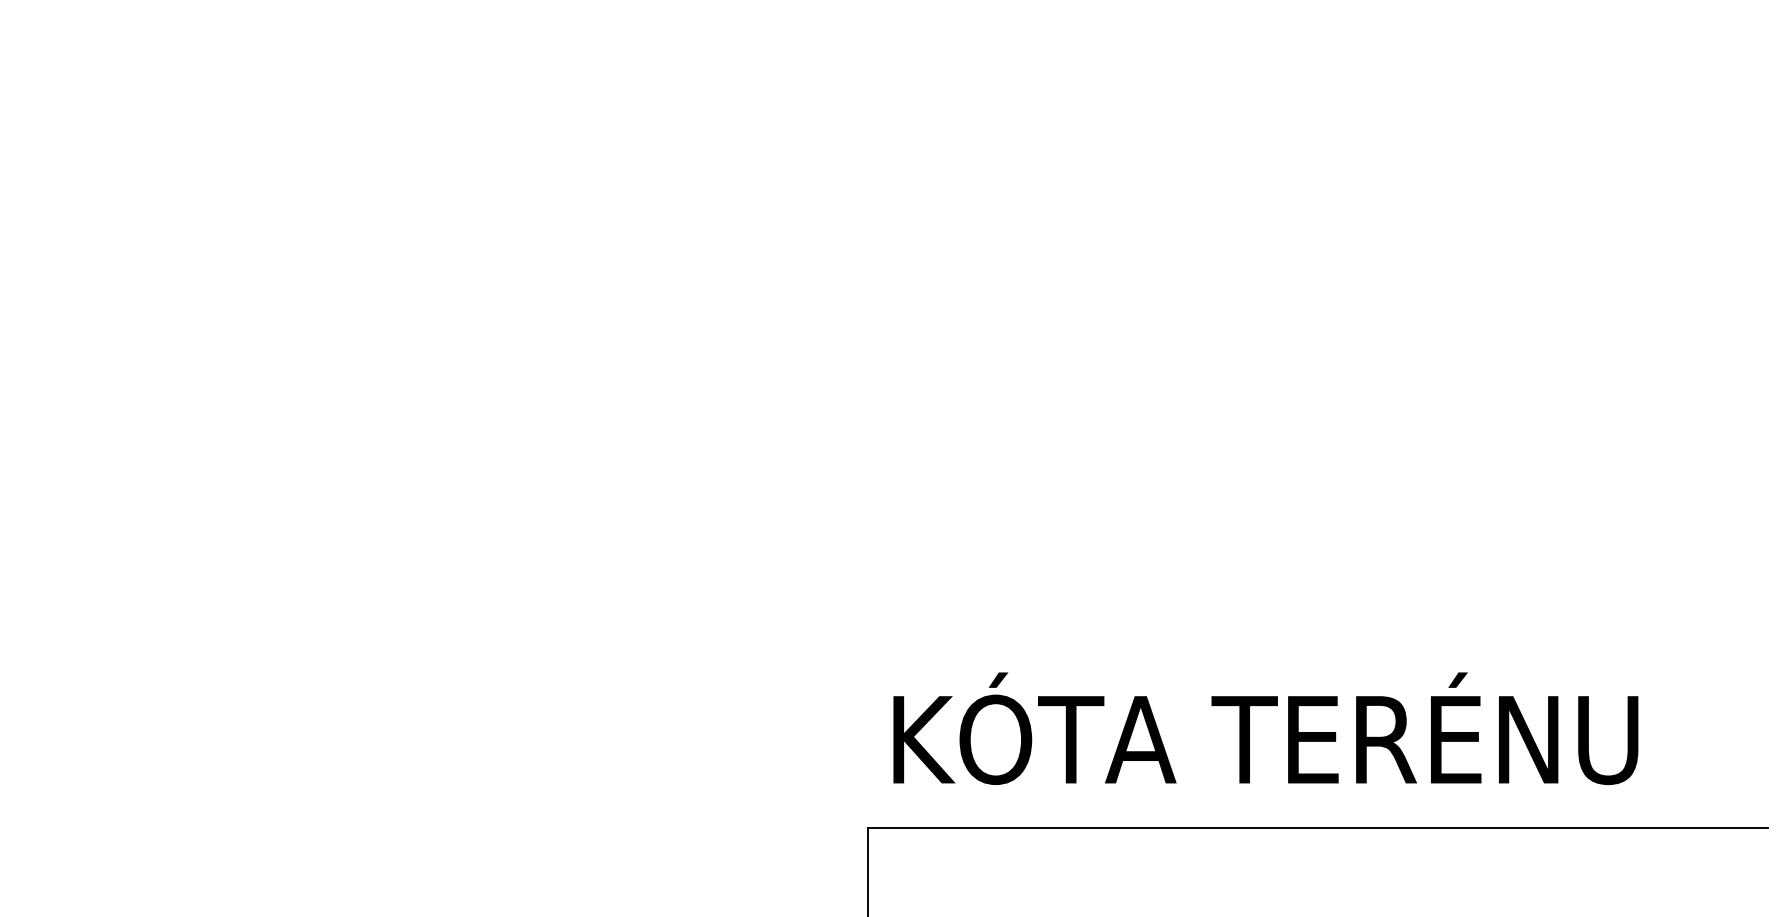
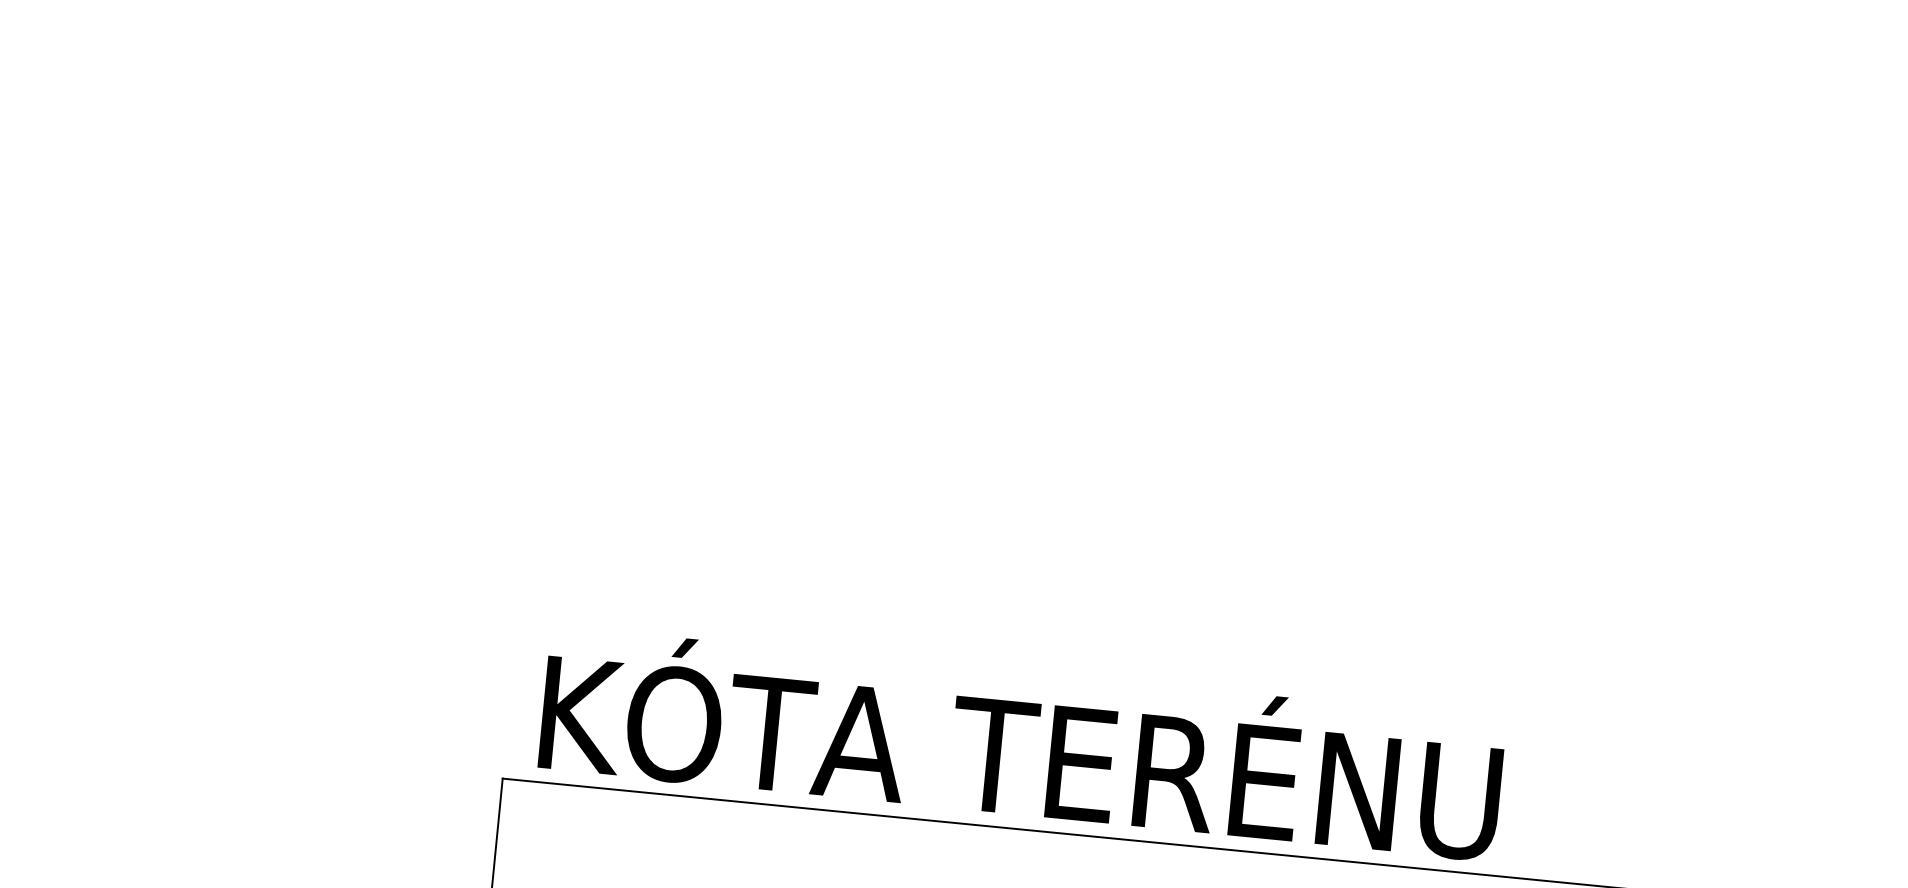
text: (1265, 728) -> (1021, 743), moved

